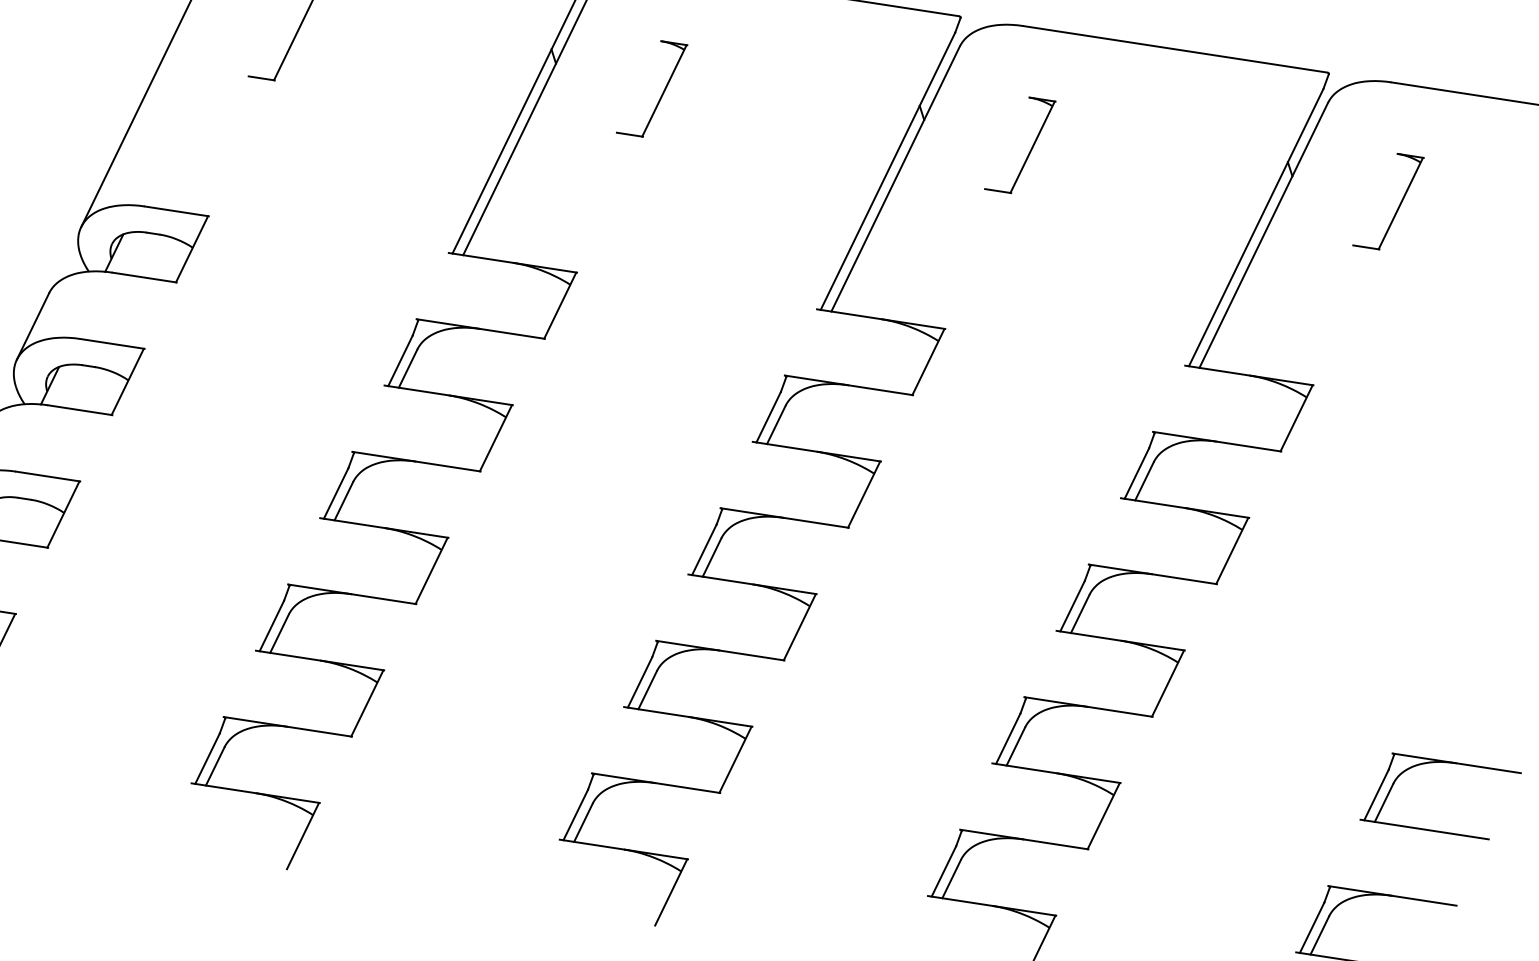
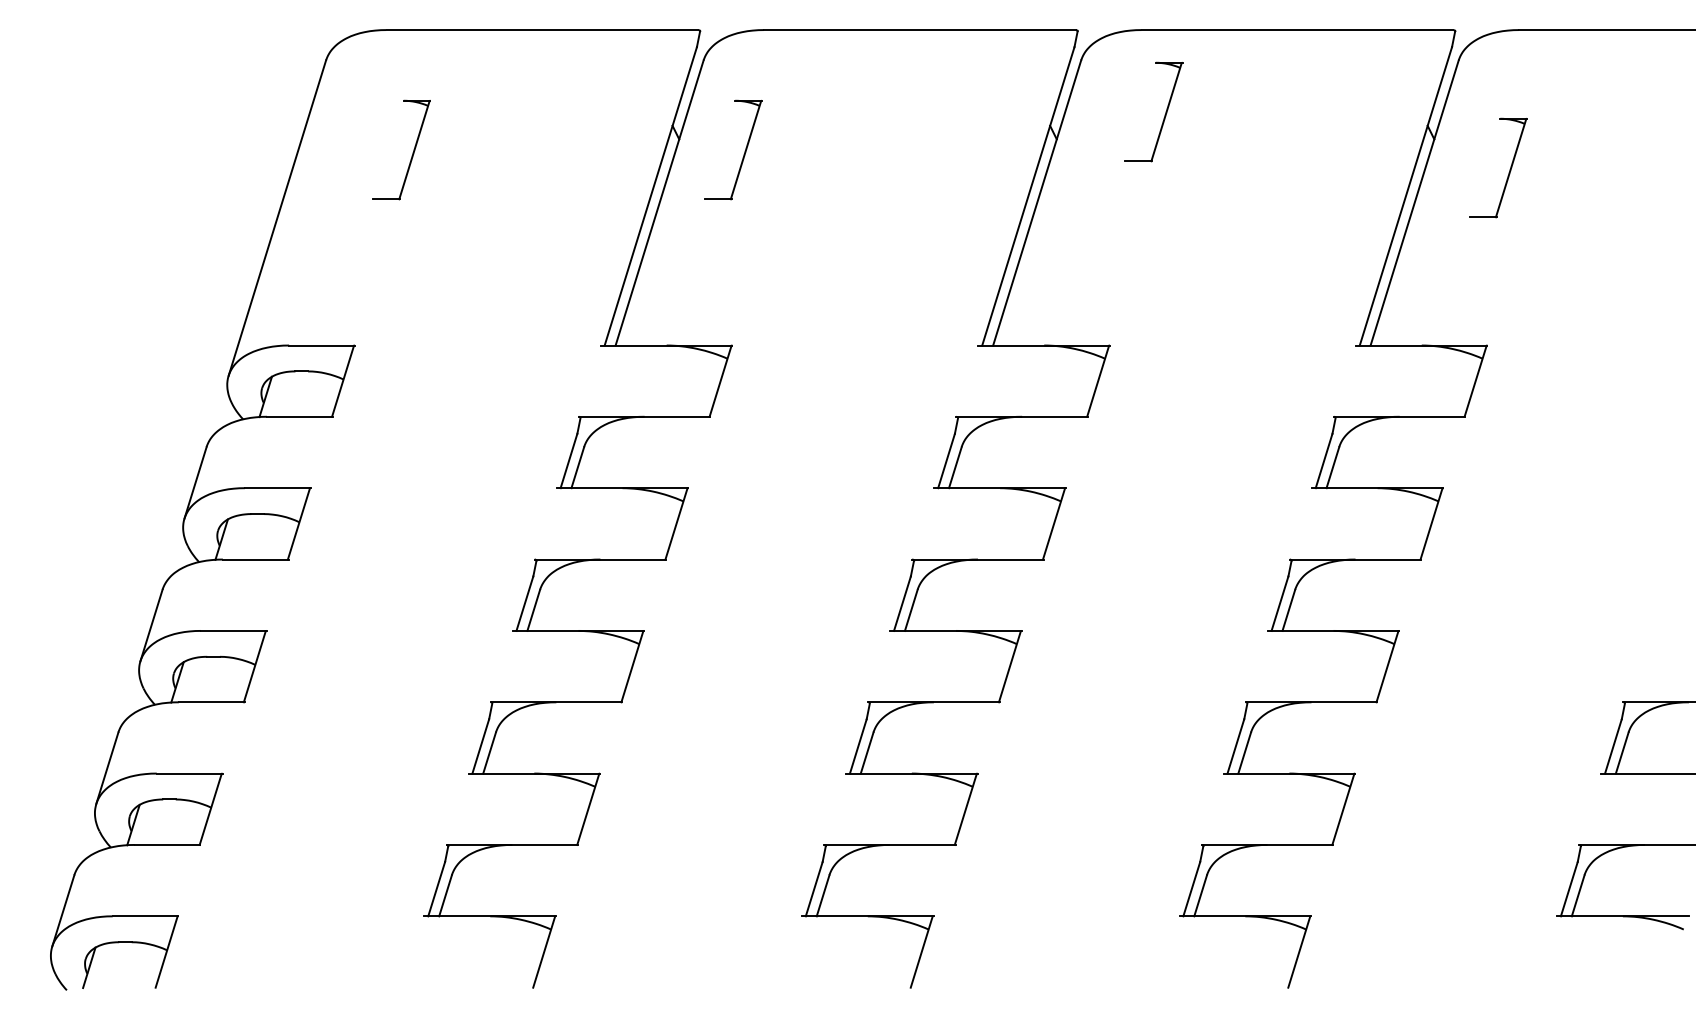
part: (662, 92) -> (744, 151), moved
part: (1030, 149) -> (1164, 114), moved
part: (1399, 204) -> (1509, 169), moved

